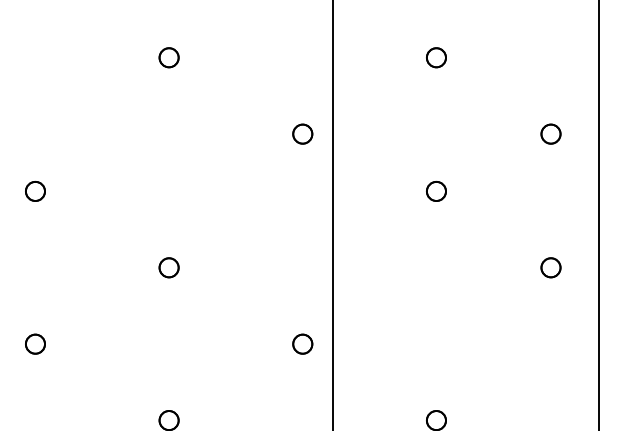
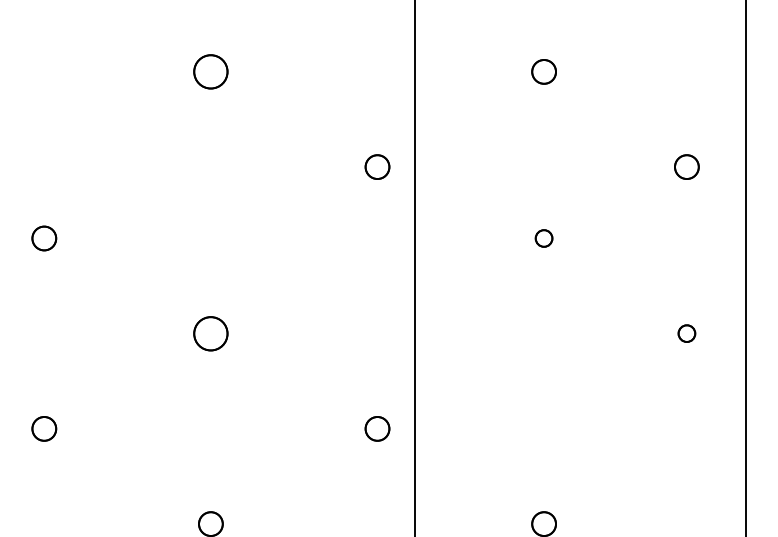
part: (168, 57) -> (210, 71), size x1.4
part: (435, 191) -> (543, 238), size x0.7
part: (168, 267) -> (210, 333), size x1.4
part: (550, 267) -> (686, 333), size x0.7

